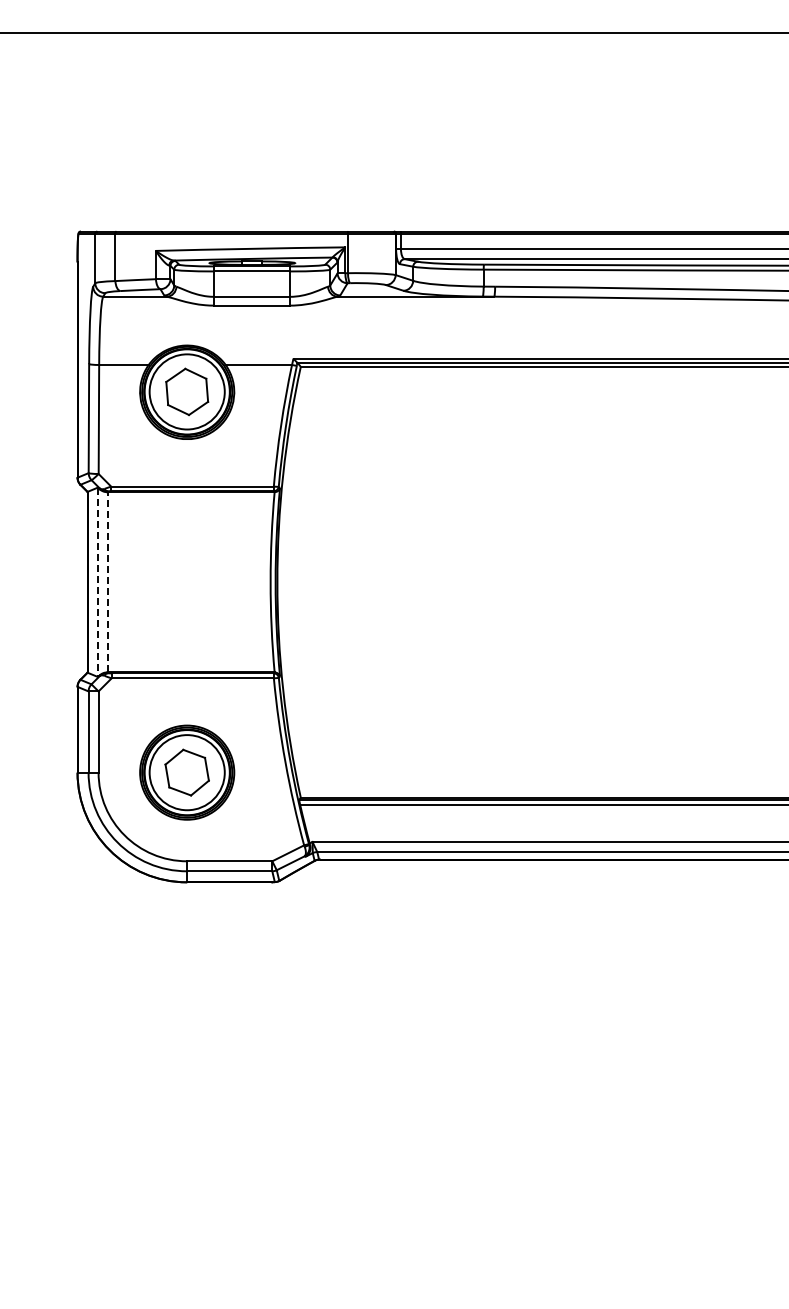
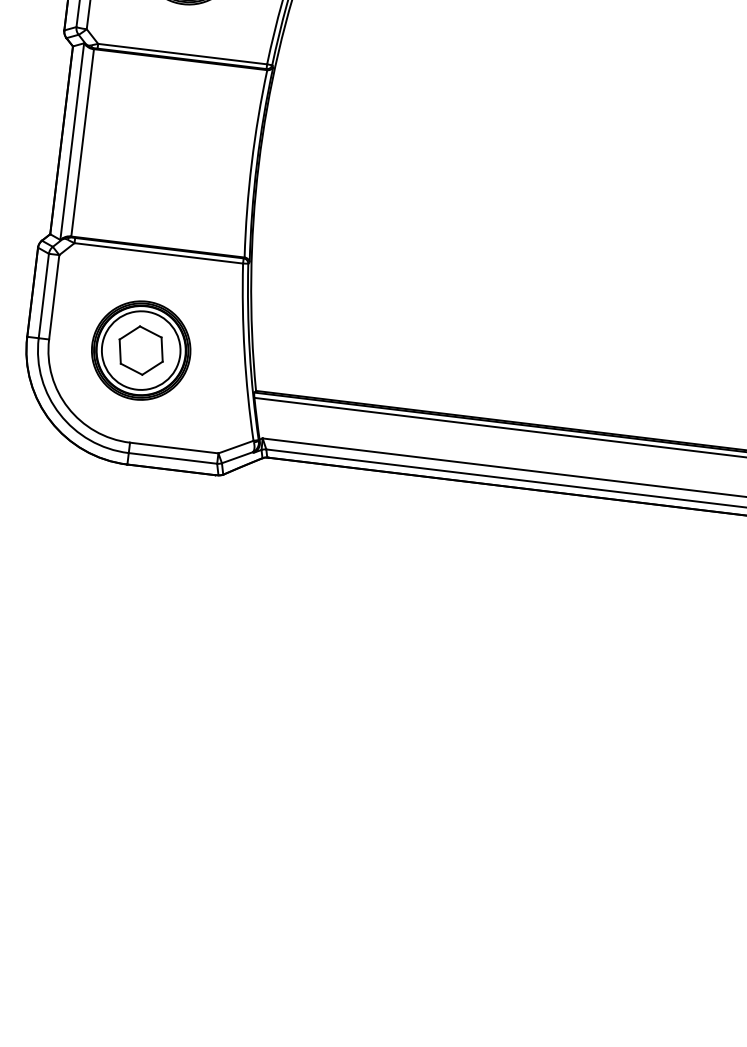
line: (107, 581) -> (82, 142), dashed -> solid
line: (97, 582) -> (71, 141), dashed -> solid

